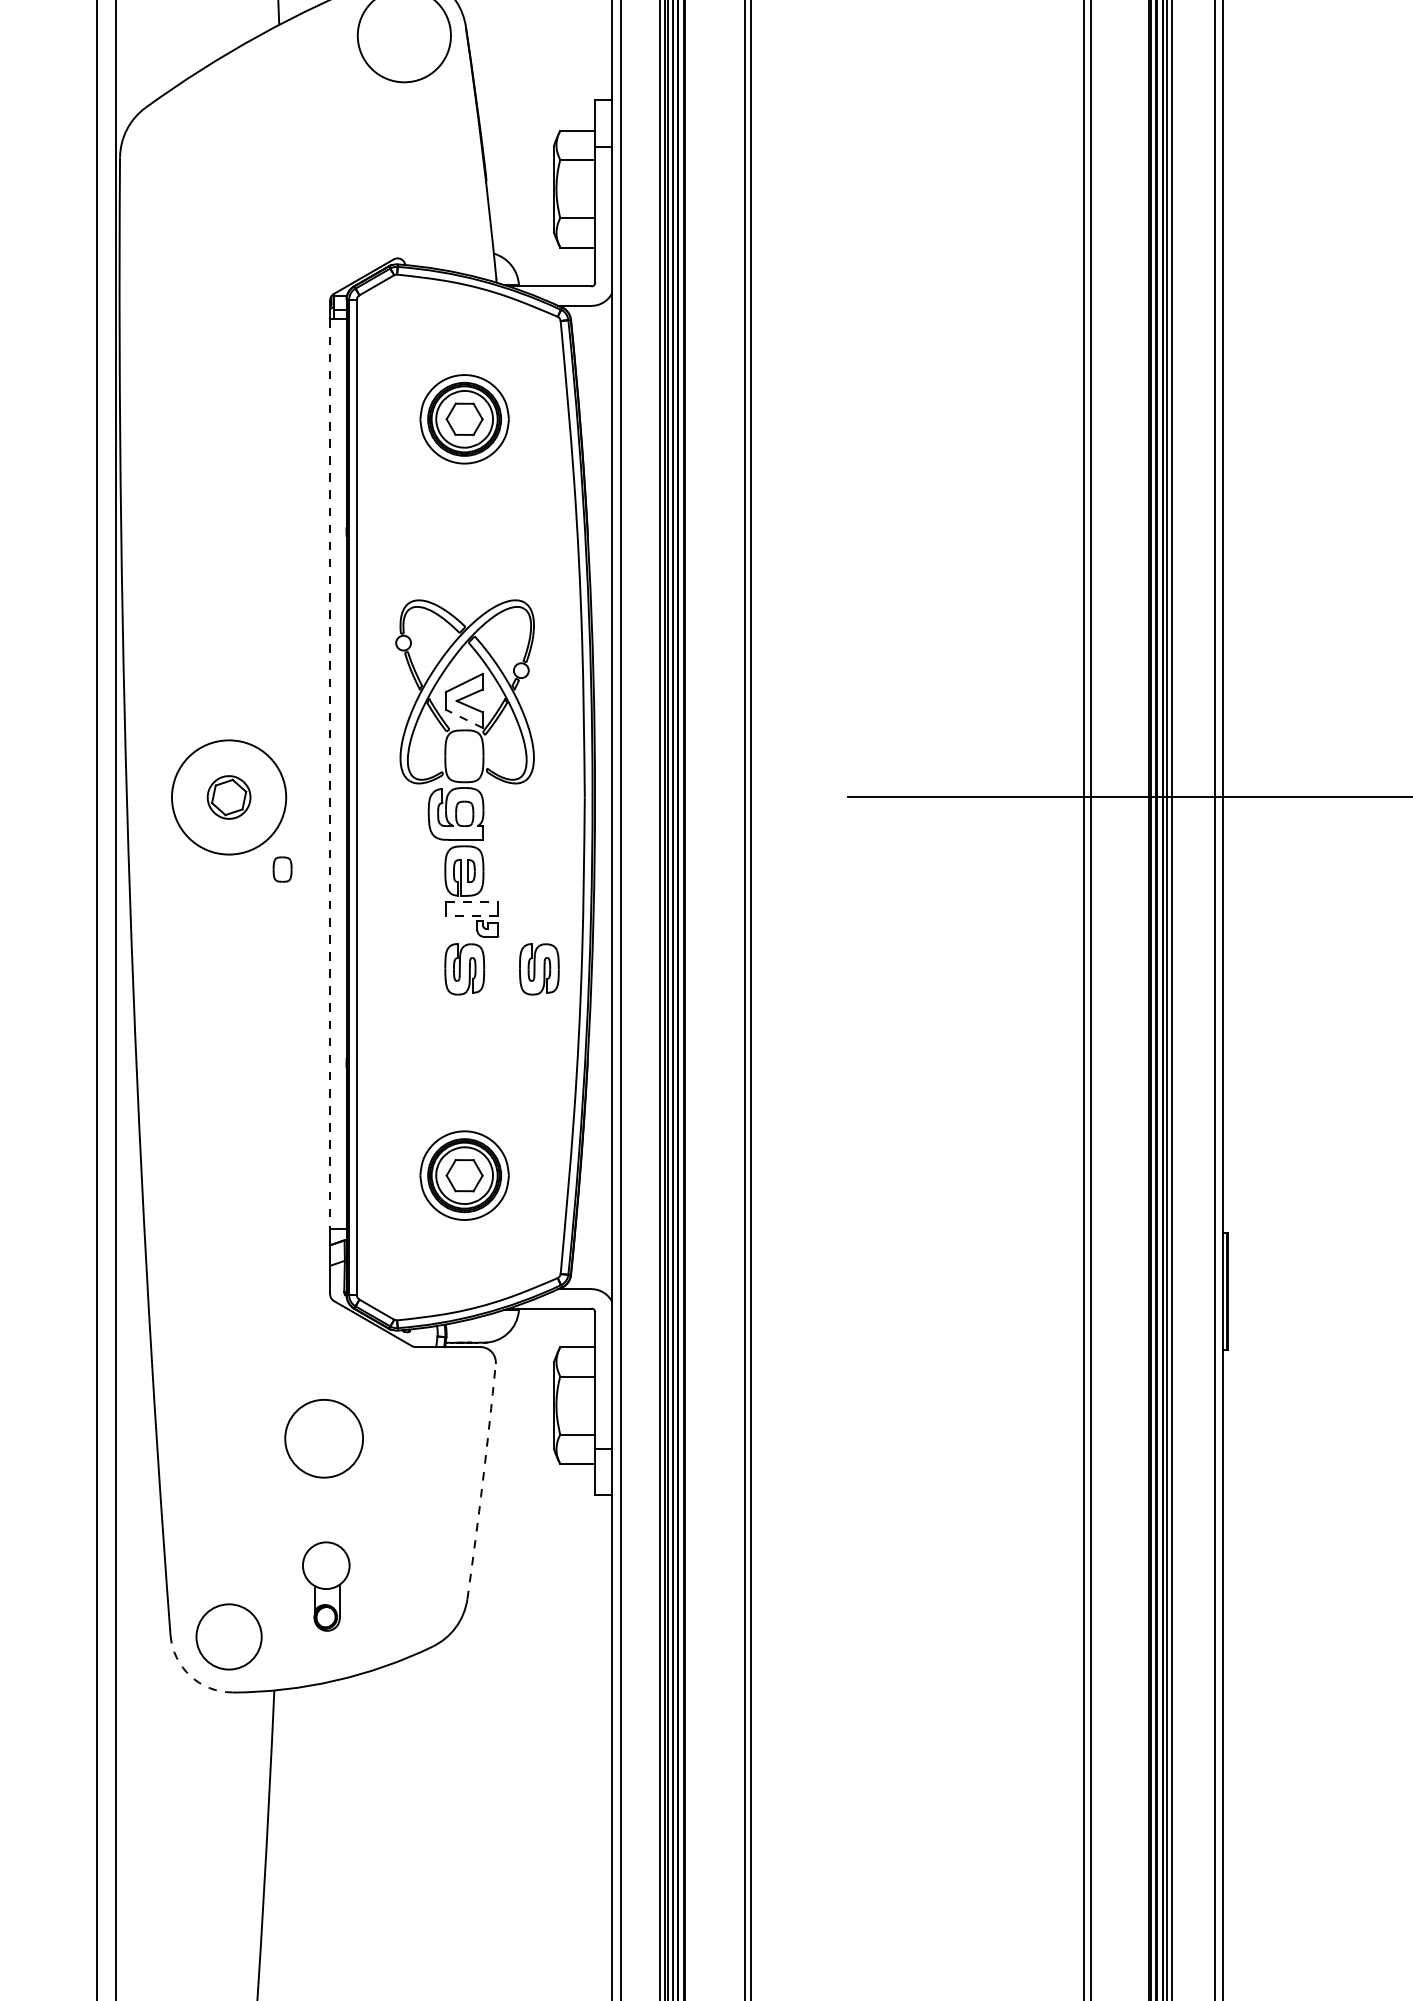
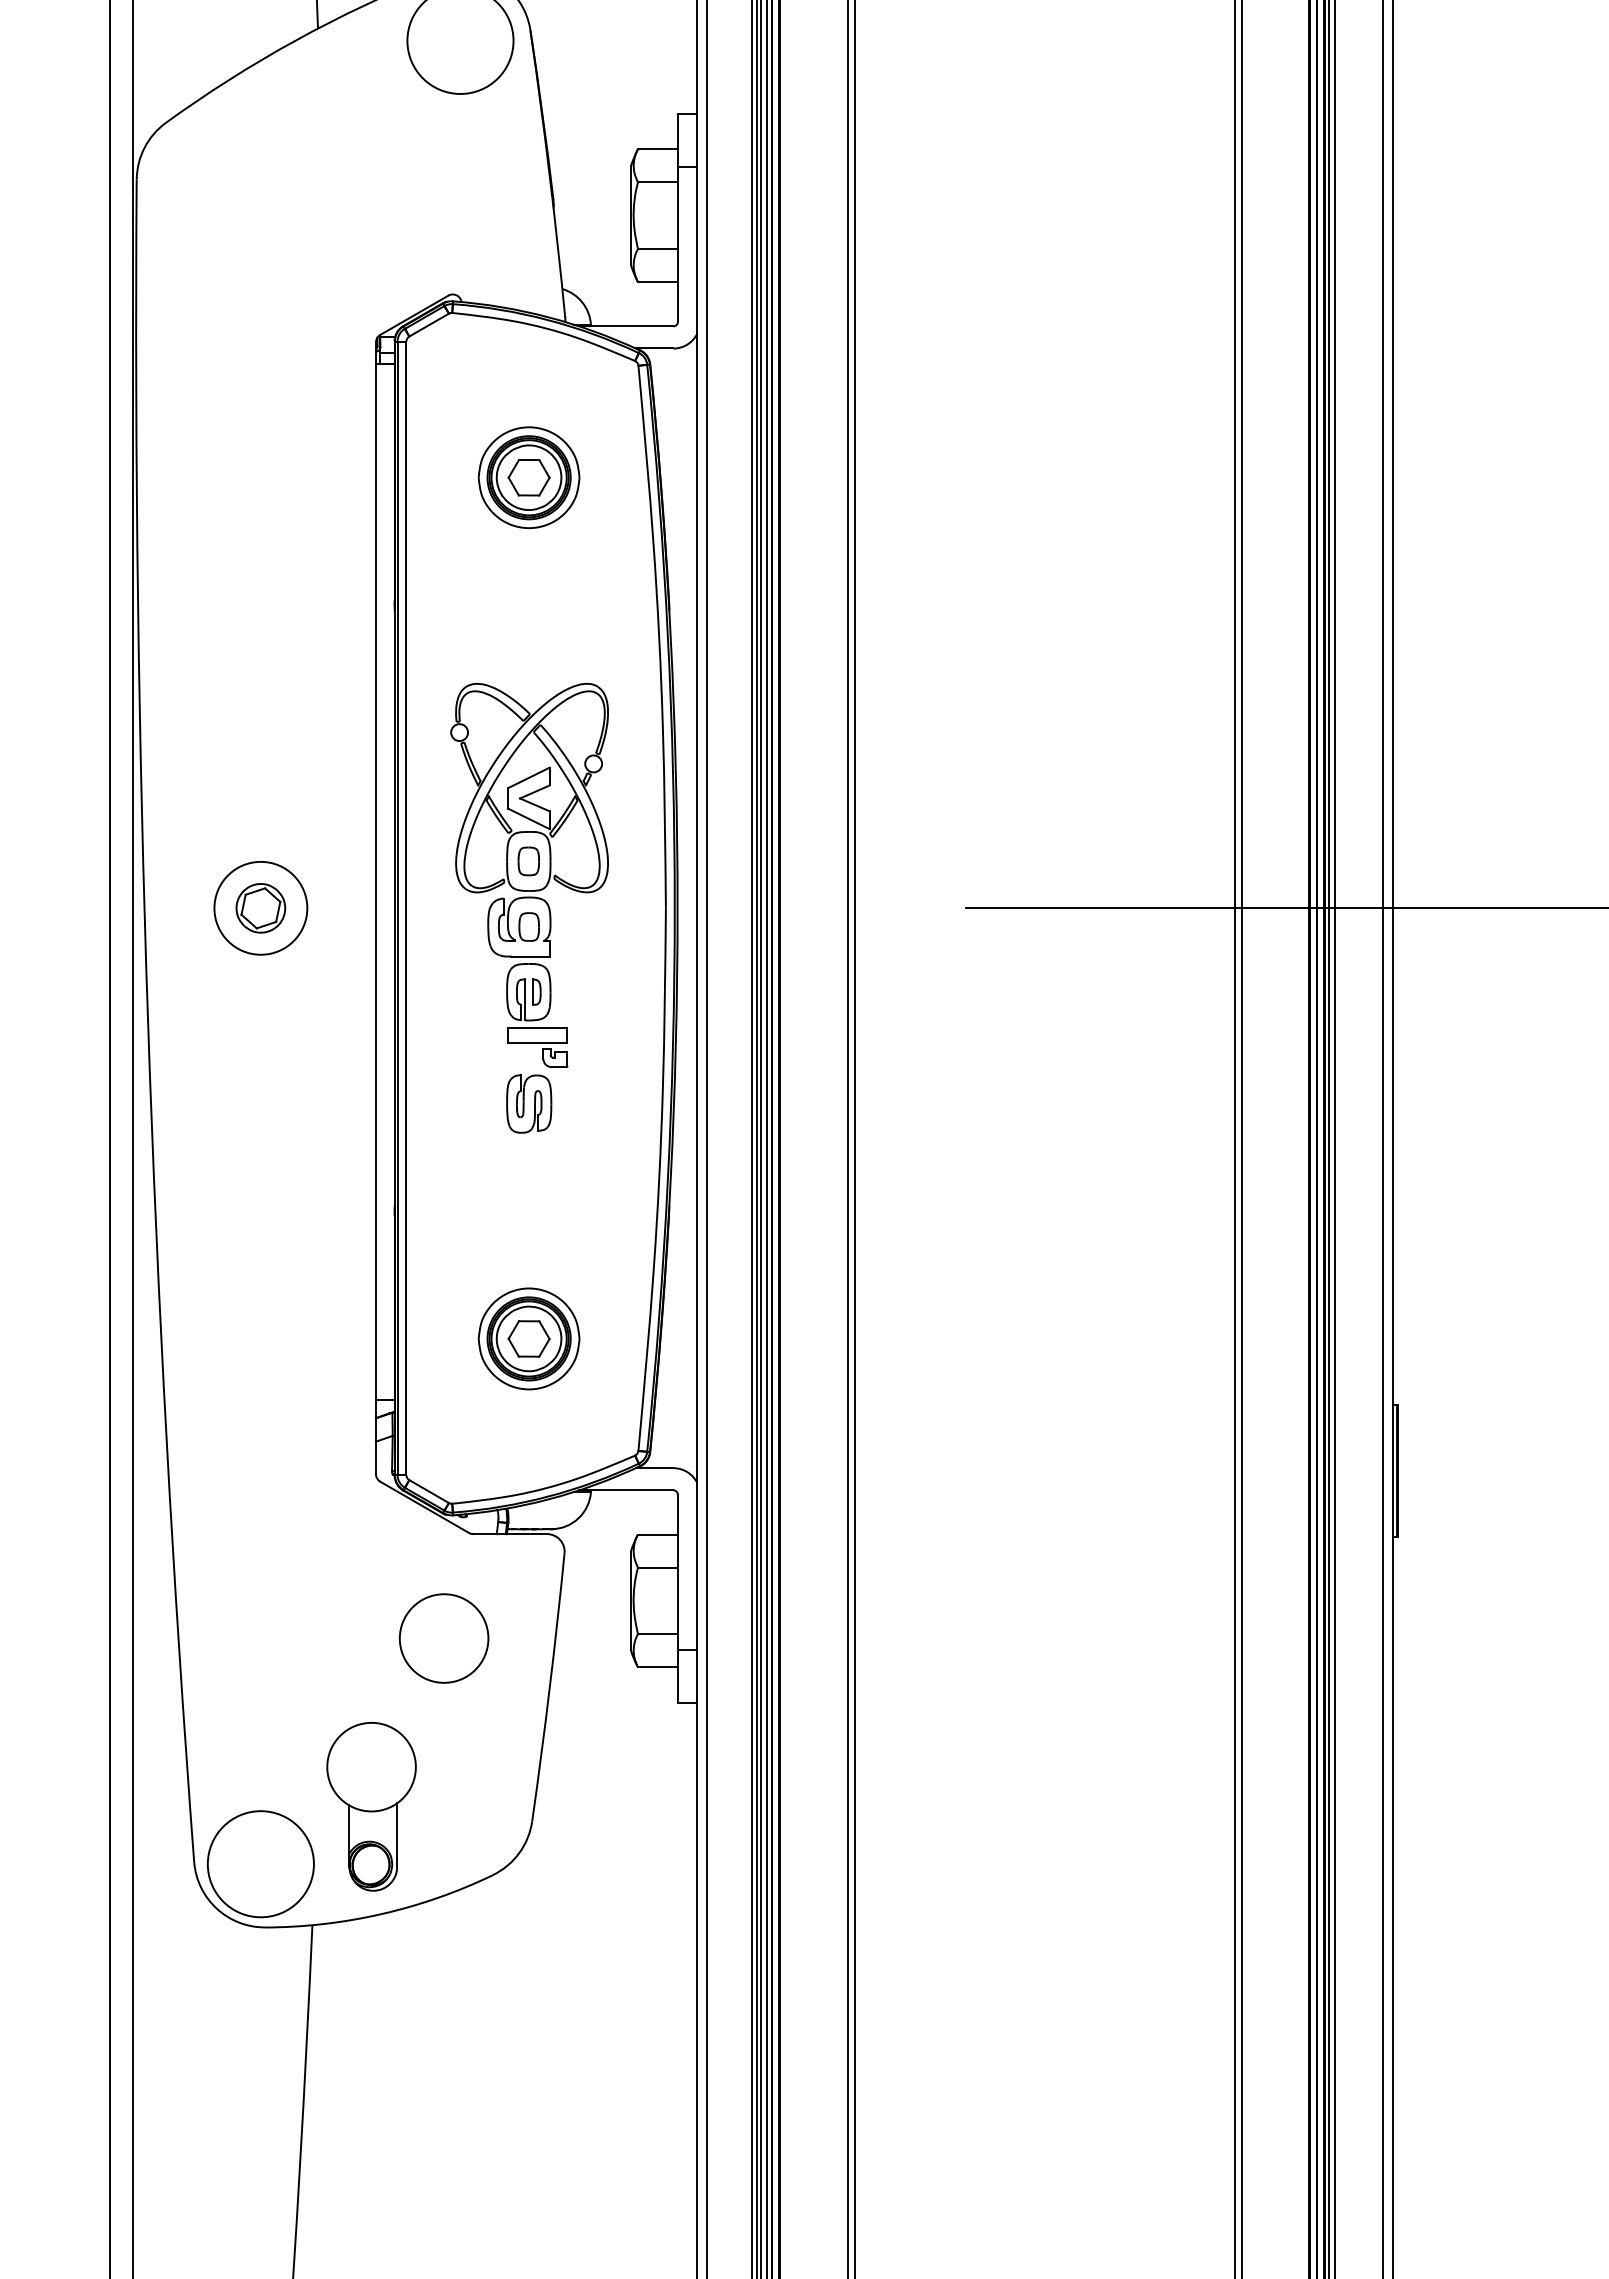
line: (464, 718) -> (528, 818), dashed -> solid
line: (329, 773) -> (375, 881), dashed -> solid
circle: (228, 796) -> (260, 907), size x0.71
part: (282, 869) -> (528, 861), moved
line: (472, 902) -> (537, 1027), dashed -> solid
line: (472, 916) -> (537, 1043), dashed -> solid
part: (539, 968) -> (614, 1103), removed
circle: (323, 1438) -> (443, 1638), moved
arc: (482, 1481) -> (549, 1687), dashed -> solid
part: (326, 1586) -> (371, 1806), size x1.67
circle: (228, 1637) -> (260, 1864), size x1.43
arc: (190, 1675) -> (216, 1908), dashed -> solid

